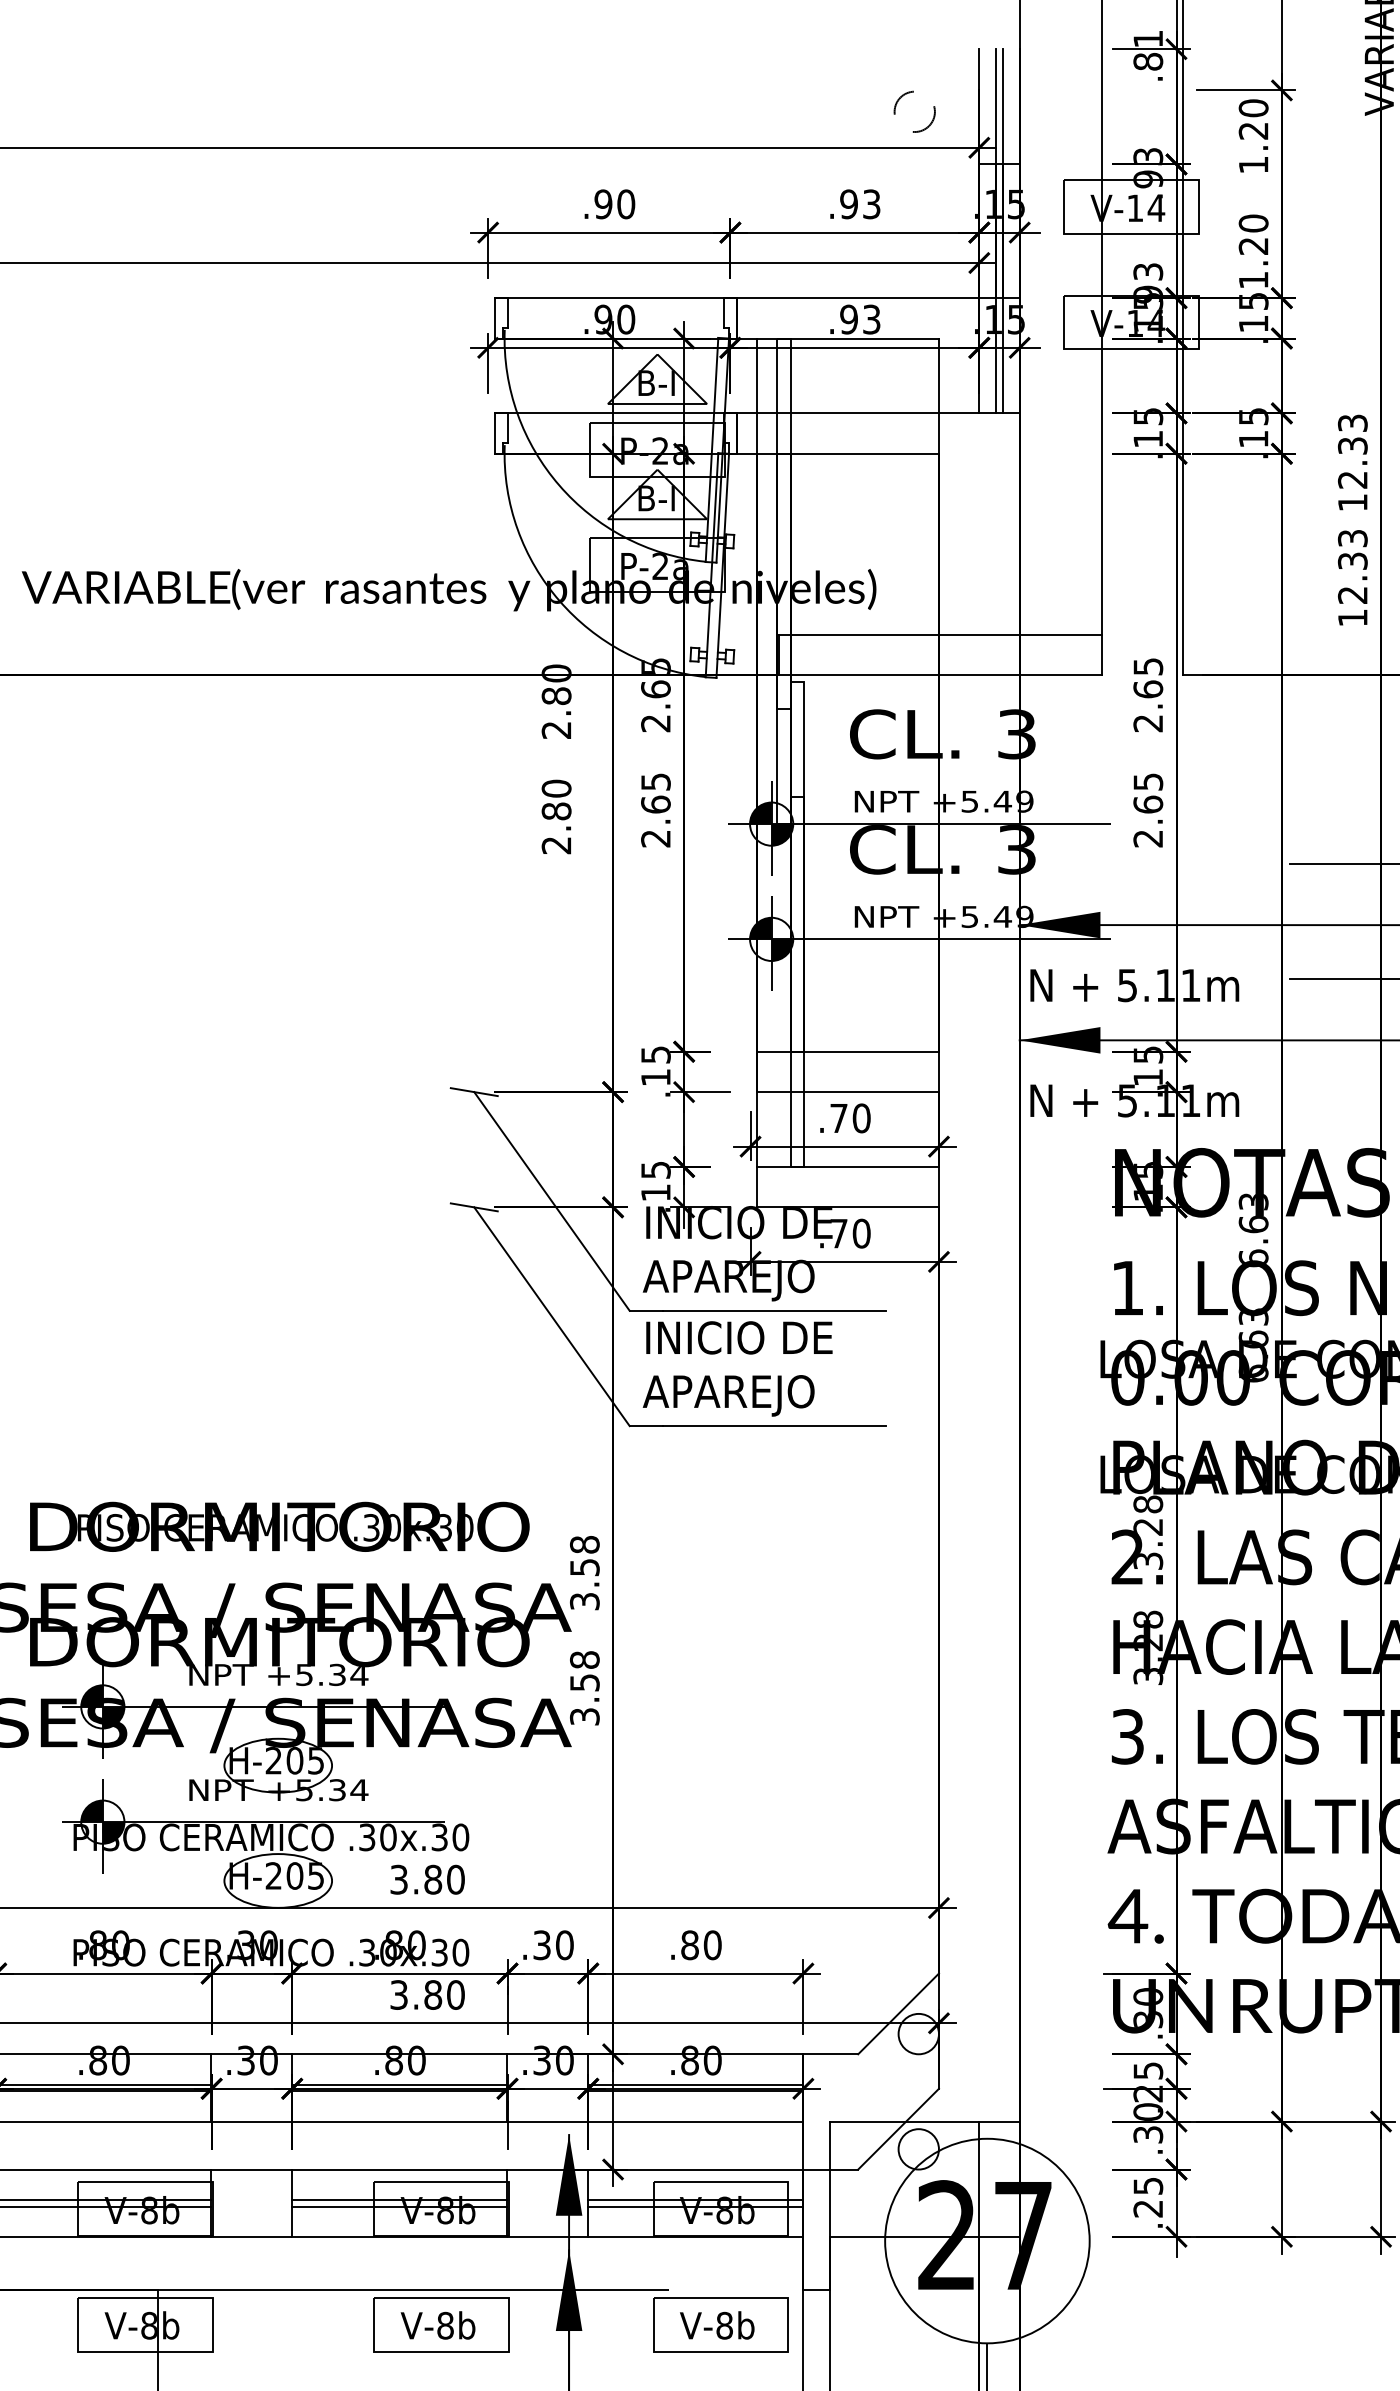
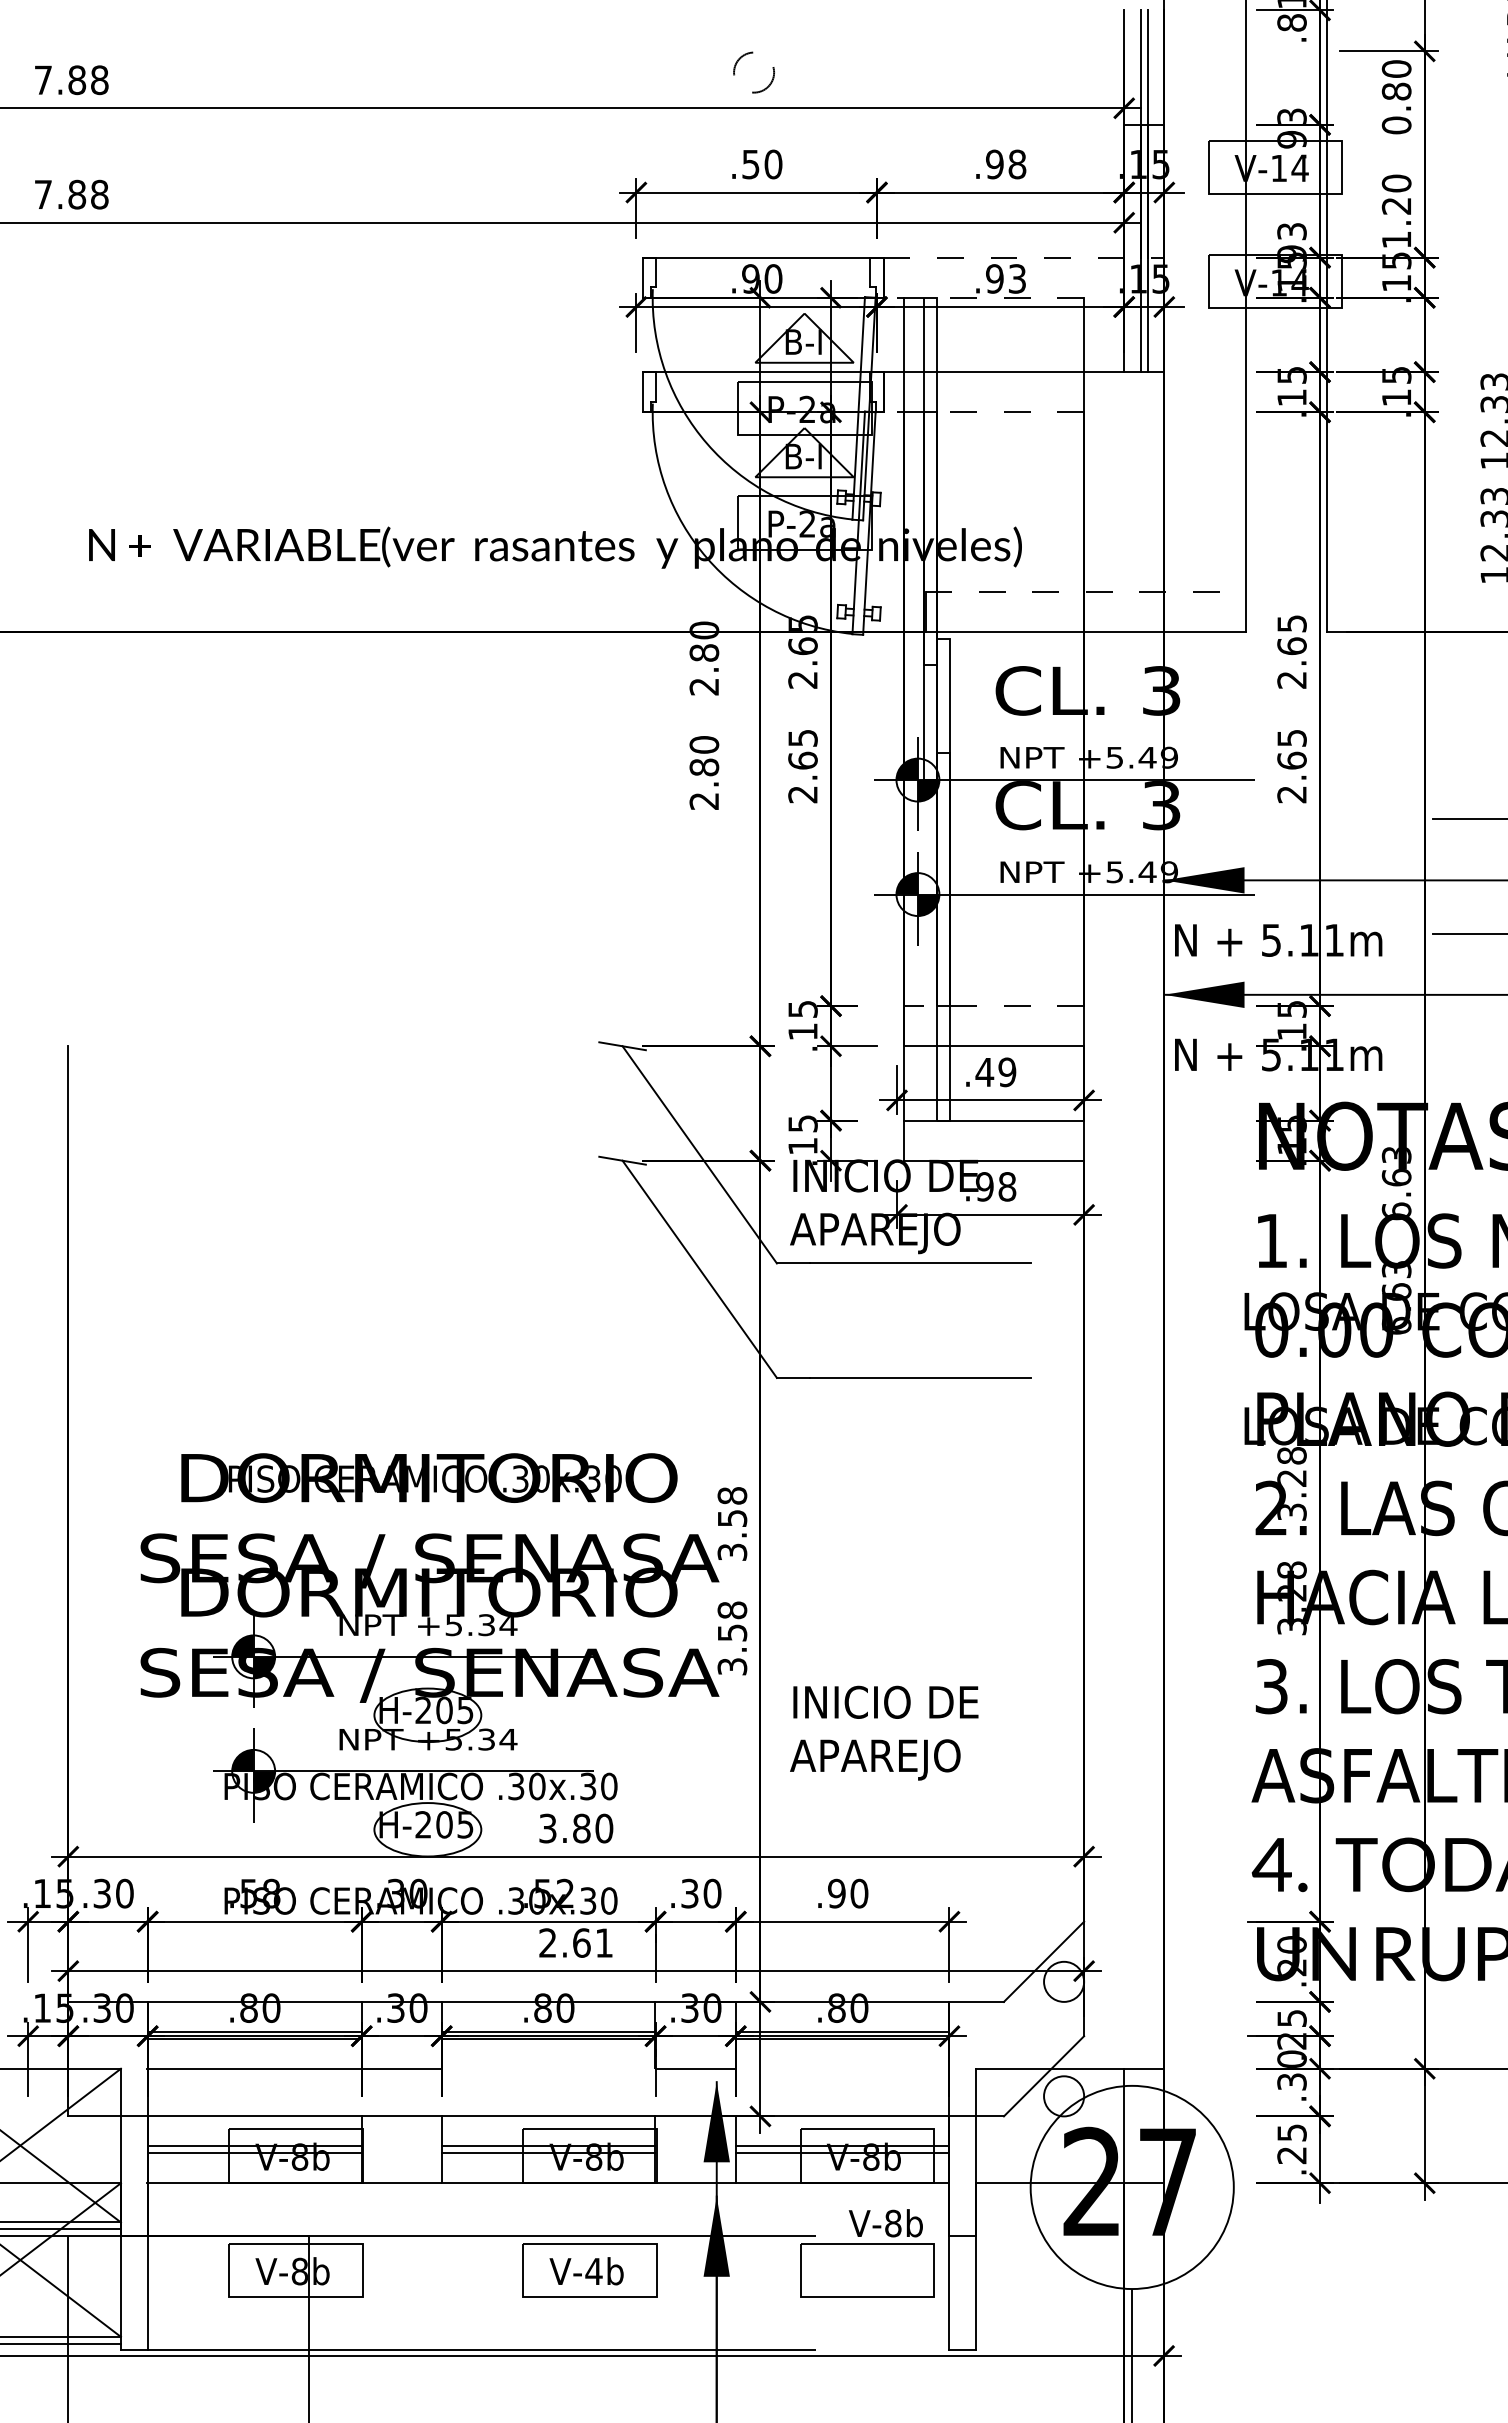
circle: (914, 111) -> (753, 72), moved
text: (1253, 147) -> (1396, 108), 1.20 -> 0.80
text: (603, 204) -> (750, 164), .90 -> .50
text: (871, 204) -> (1017, 164), .93 -> .98
line: (878, 297) -> (1024, 257), solid -> dashed
line: (837, 338) -> (983, 297), solid -> dashed
line: (837, 454) -> (983, 412), solid -> dashed
line: (941, 635) -> (1086, 592), solid -> dashed
line: (847, 1052) -> (993, 1006), solid -> dashed
text: (849, 1118) -> (995, 1072), .70 -> .49
text: (850, 1233) -> (996, 1186), .70 -> .98
text: (737, 1368) -> (884, 1732), moved
text: (109, 1945) -> (260, 1893), .80 -> .58
text: (405, 1945) -> (554, 1893), .80 -> .52
text: (689, 1945) -> (836, 1893), .80 -> .90
text: (427, 1994) -> (576, 1942), 3.80 -> 2.61
text: (1147, 2019) -> (1291, 1967), .30 -> .20
line: (399, 2121) -> (548, 2068), removed
line: (695, 2121) -> (842, 2068), removed
text: (444, 2325) -> (593, 2271), V-8b -> V-4b
text: (716, 2325) -> (885, 2223), moved

